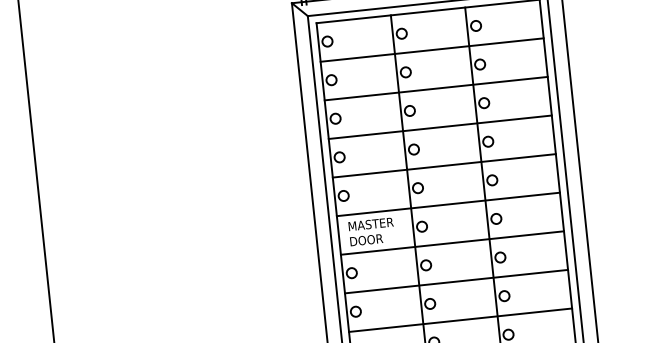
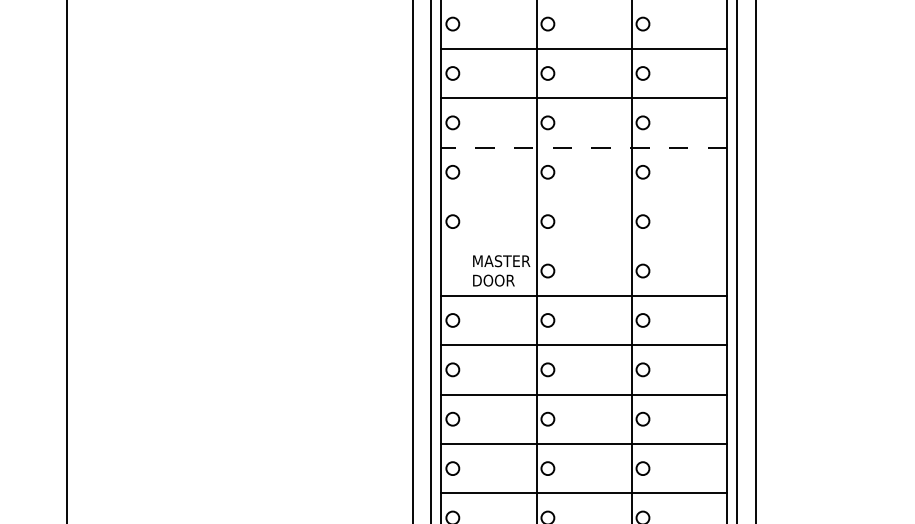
line: (440, 127) -> (584, 147), solid -> dashed
line: (443, 165) -> (583, 196), removed
line: (447, 204) -> (583, 246), removed
text: (371, 231) -> (501, 270), moved

